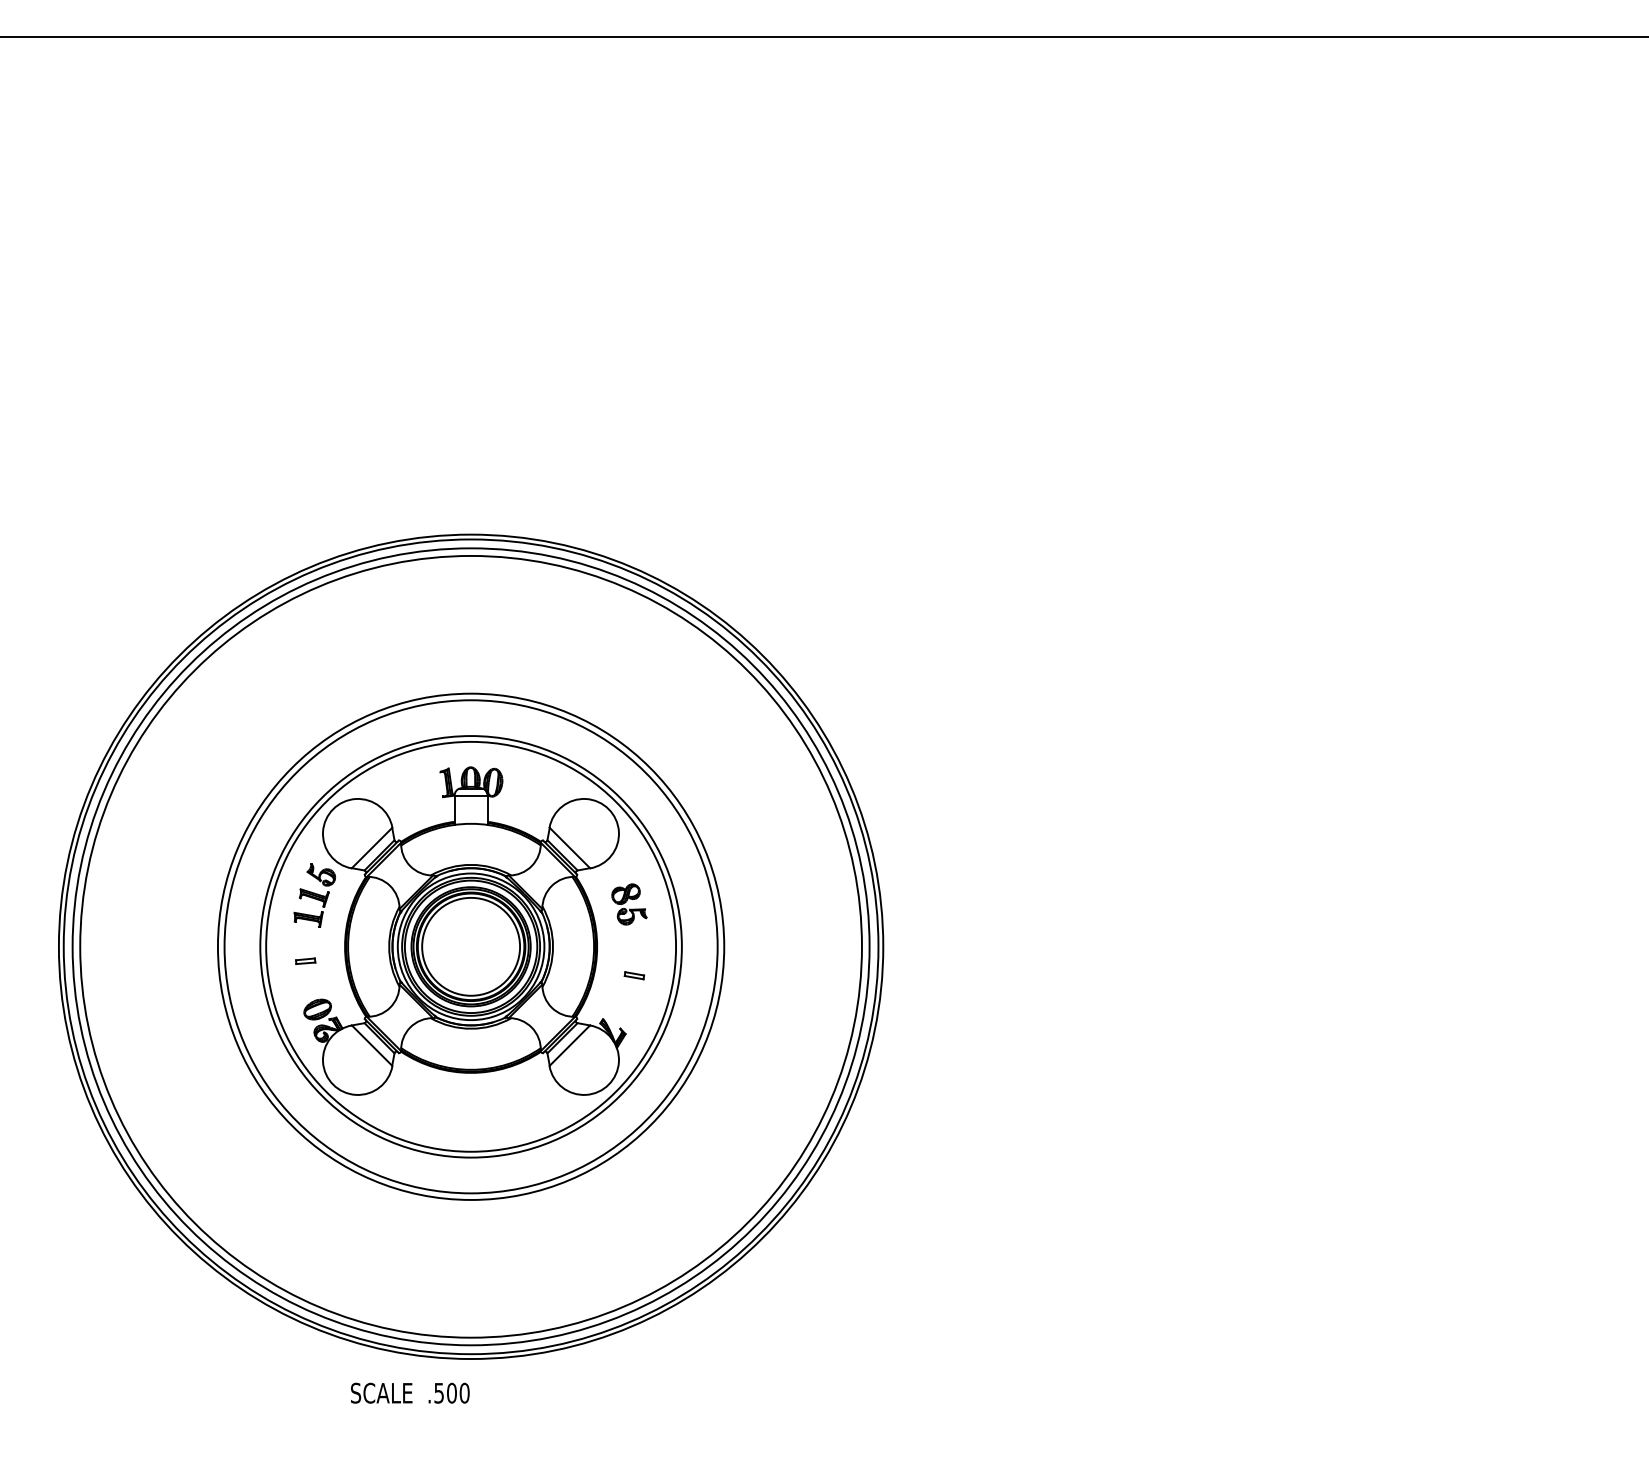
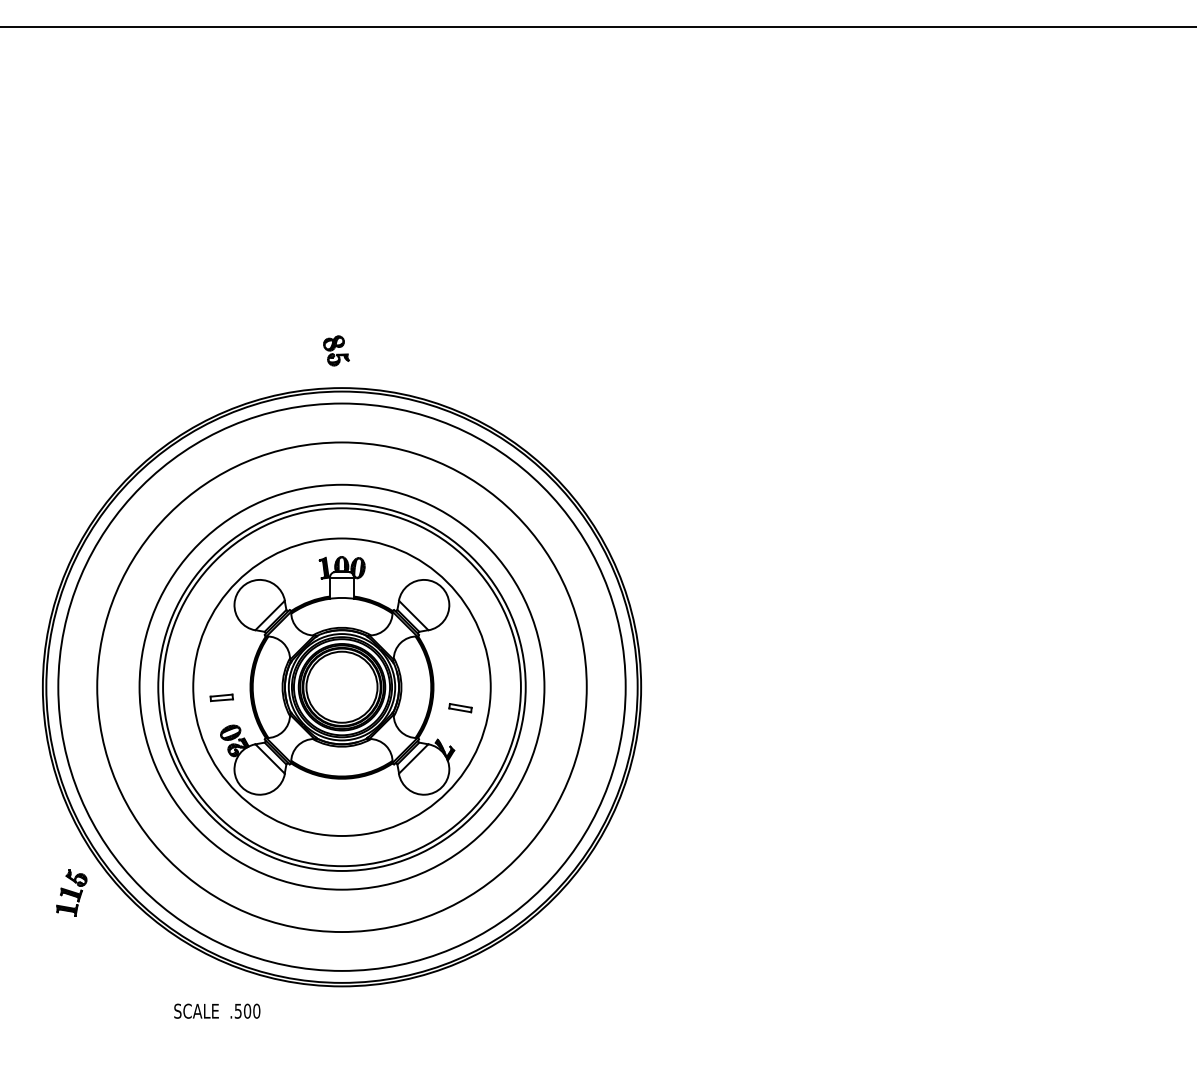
part: (314, 895) -> (71, 893), moved
part: (629, 904) -> (336, 350), moved
circle: (470, 946) -> (341, 687), size x0.7
circle: (470, 946) -> (341, 687), size x1.6
part: (305, 960) -> (221, 697), size x1.6
part: (634, 975) -> (460, 708), size x1.6
text: (410, 1392) -> (217, 1010), moved

